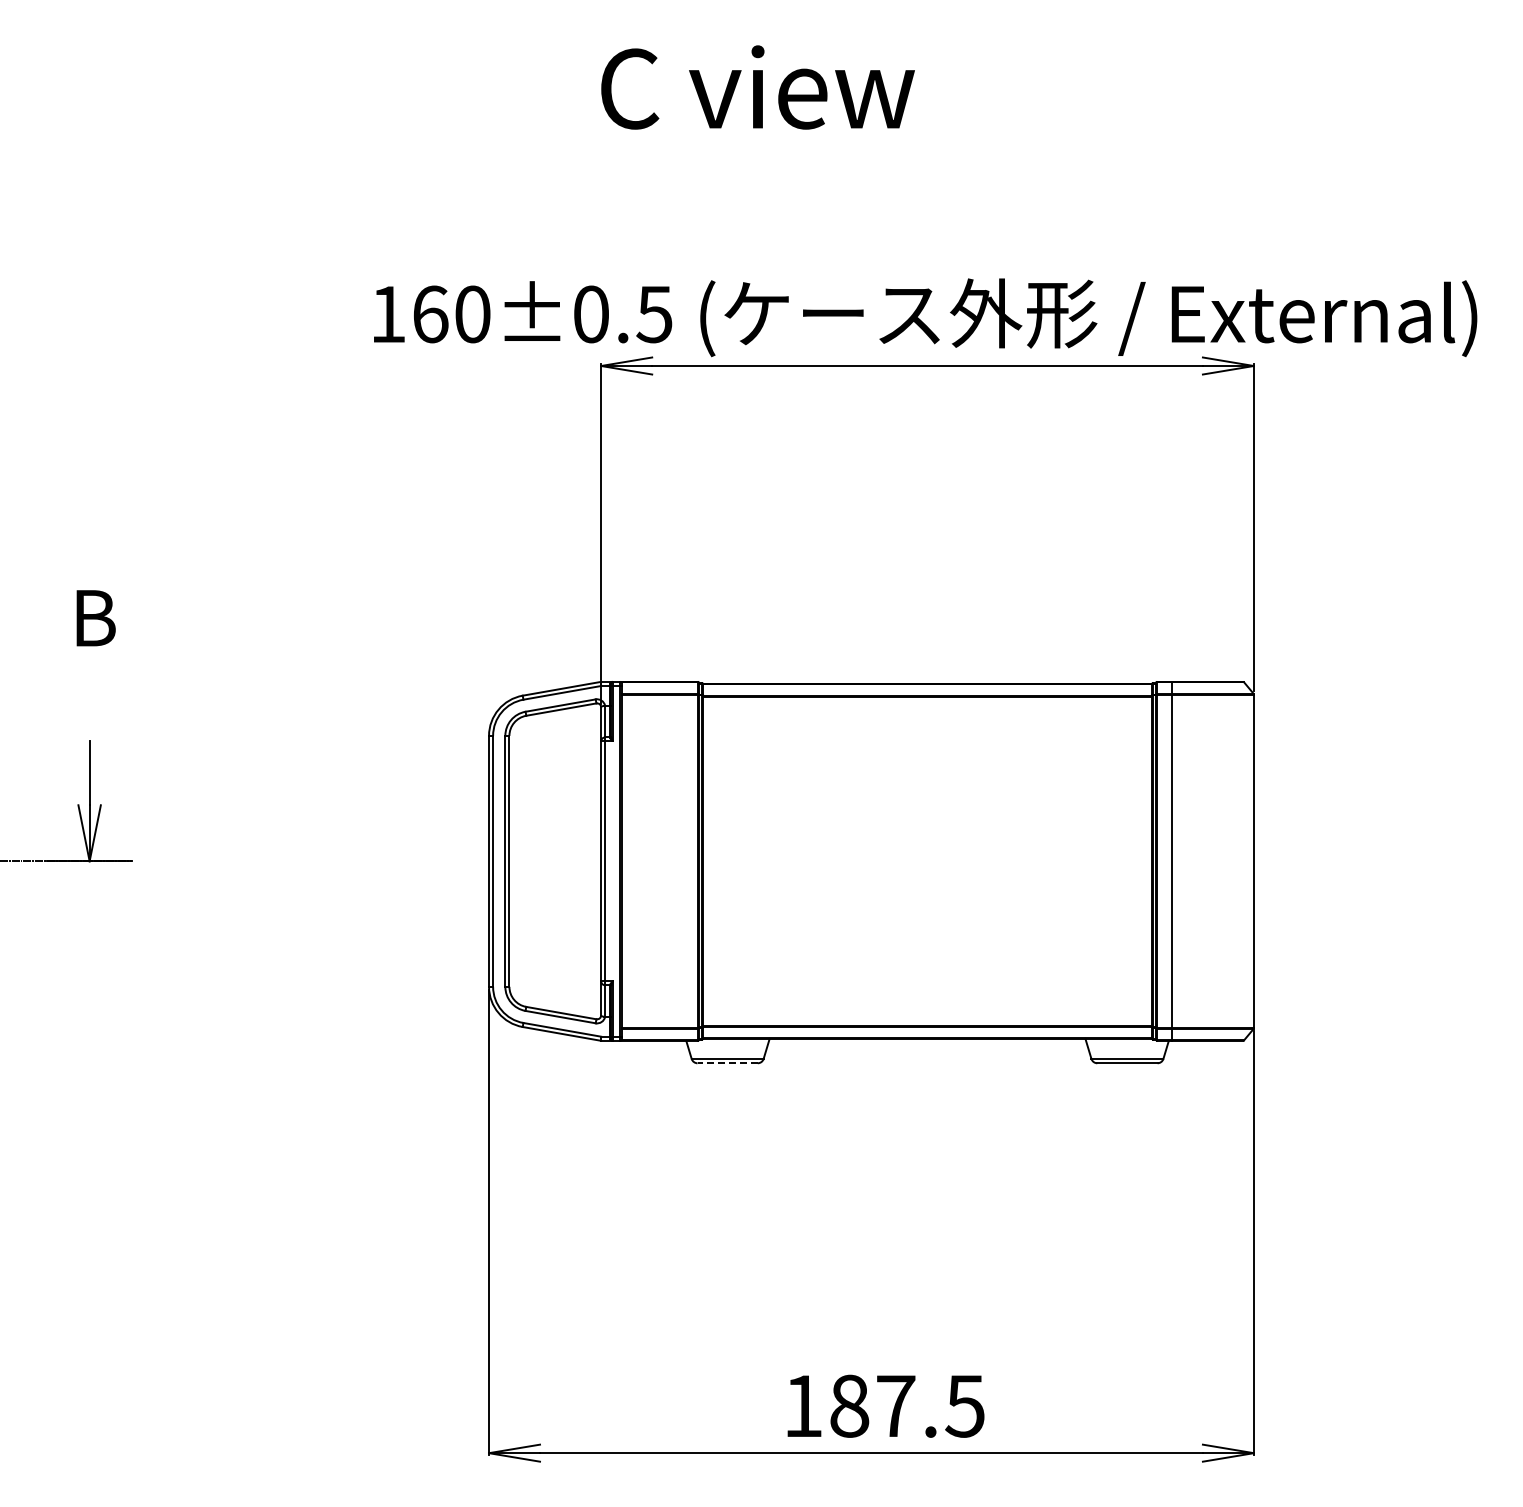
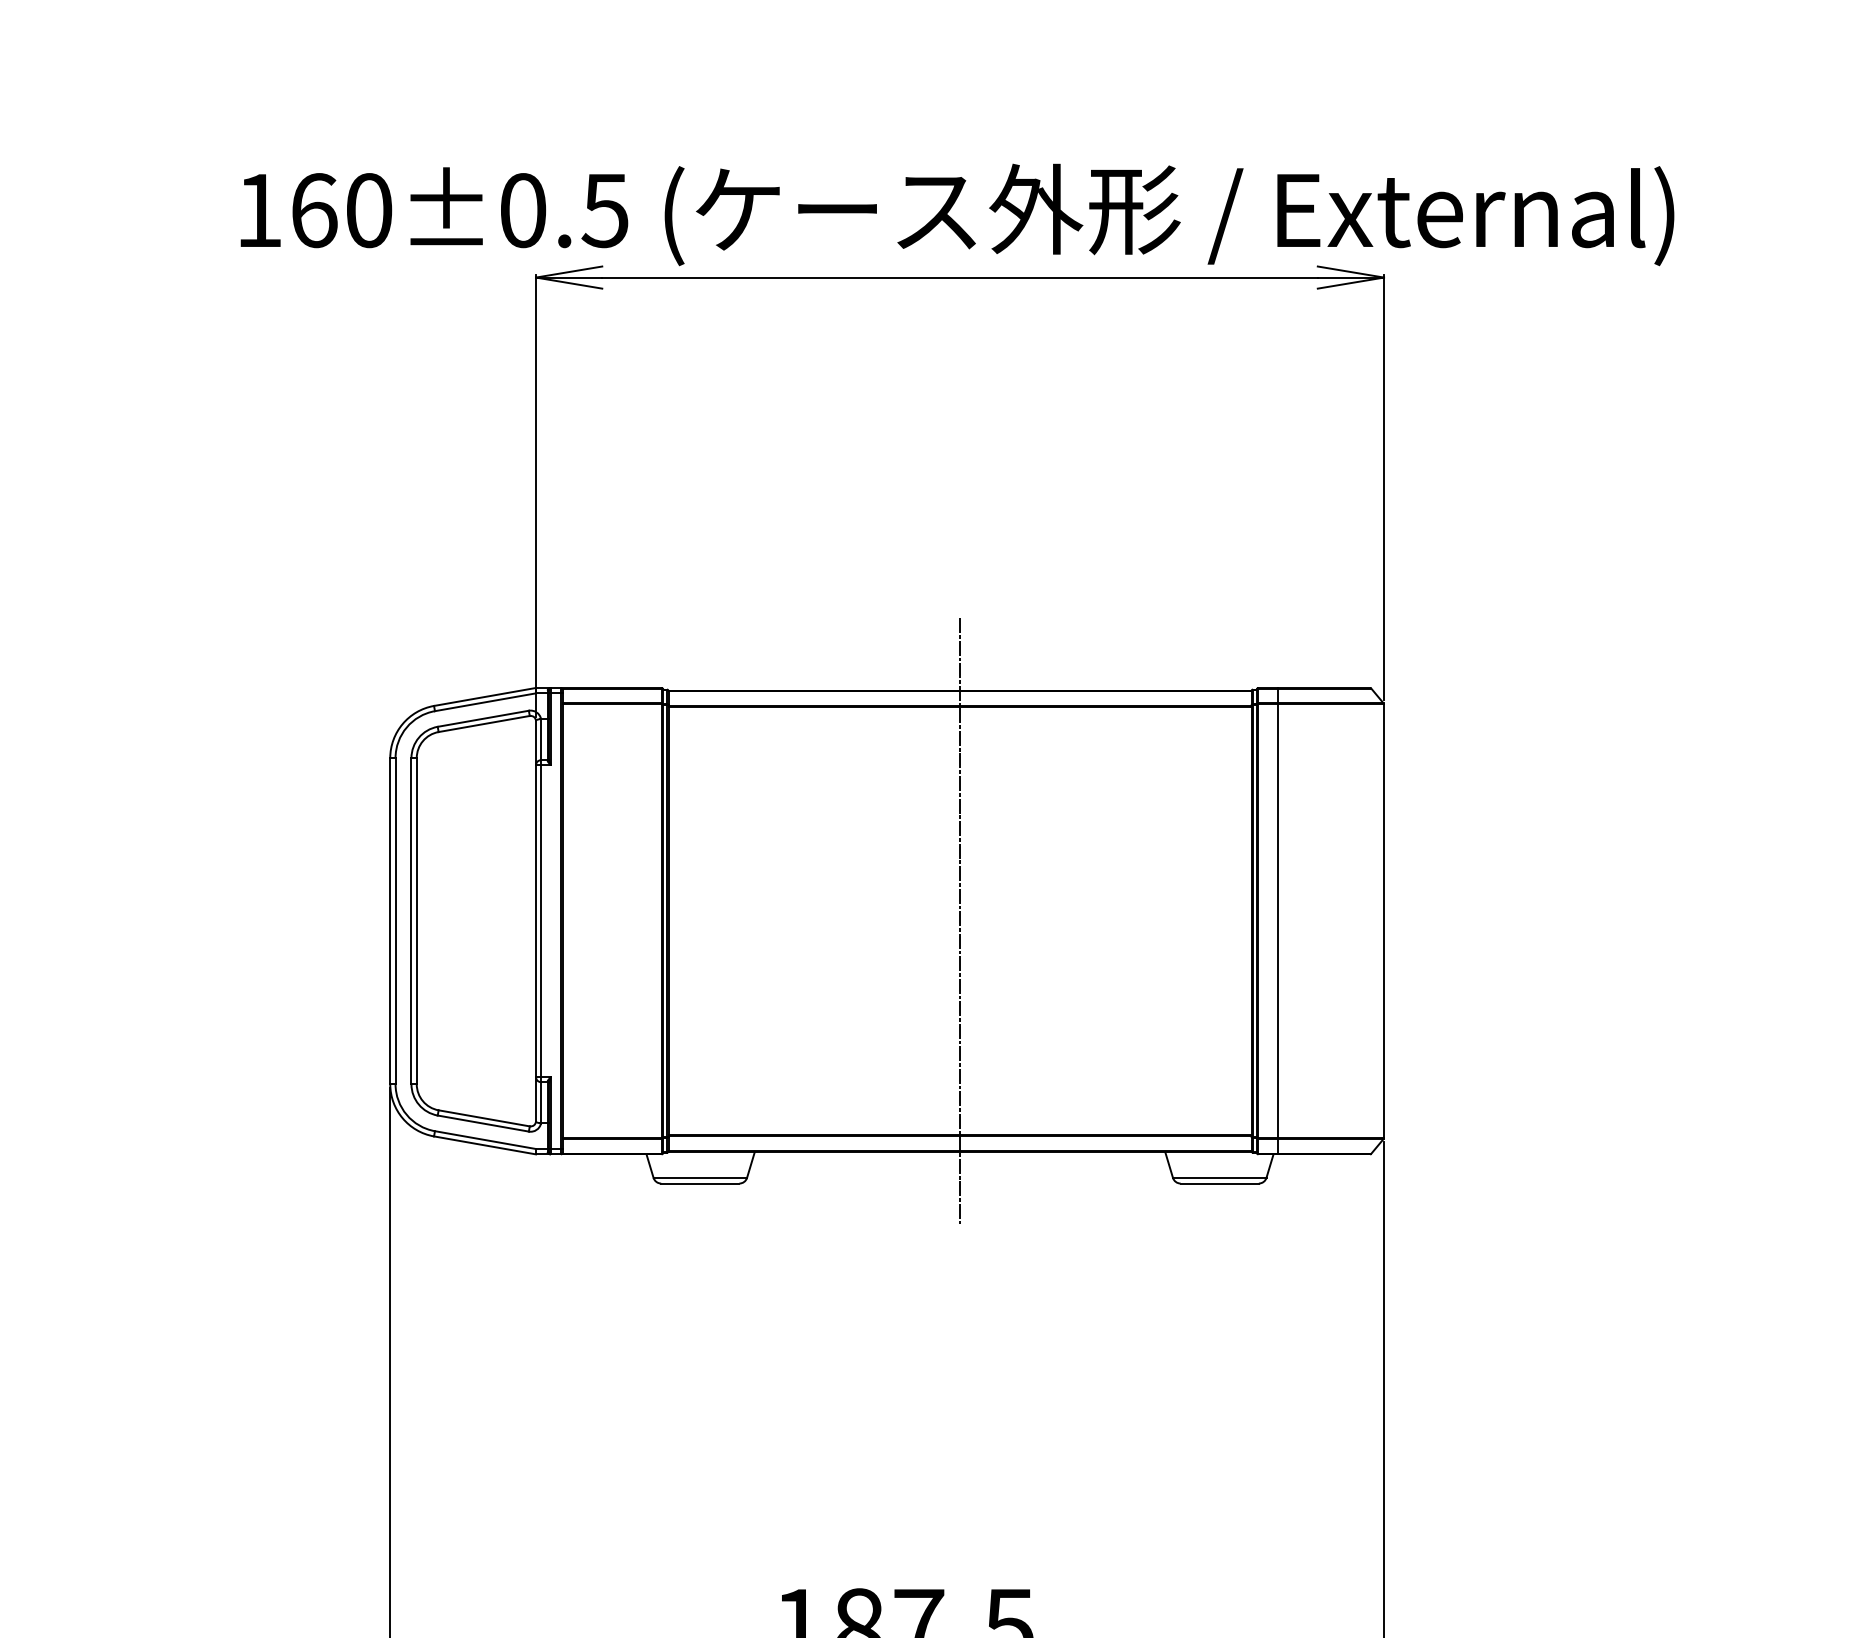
line: (927, 861) -> (959, 921), added
line: (727, 1063) -> (700, 1183), dashed -> solid

